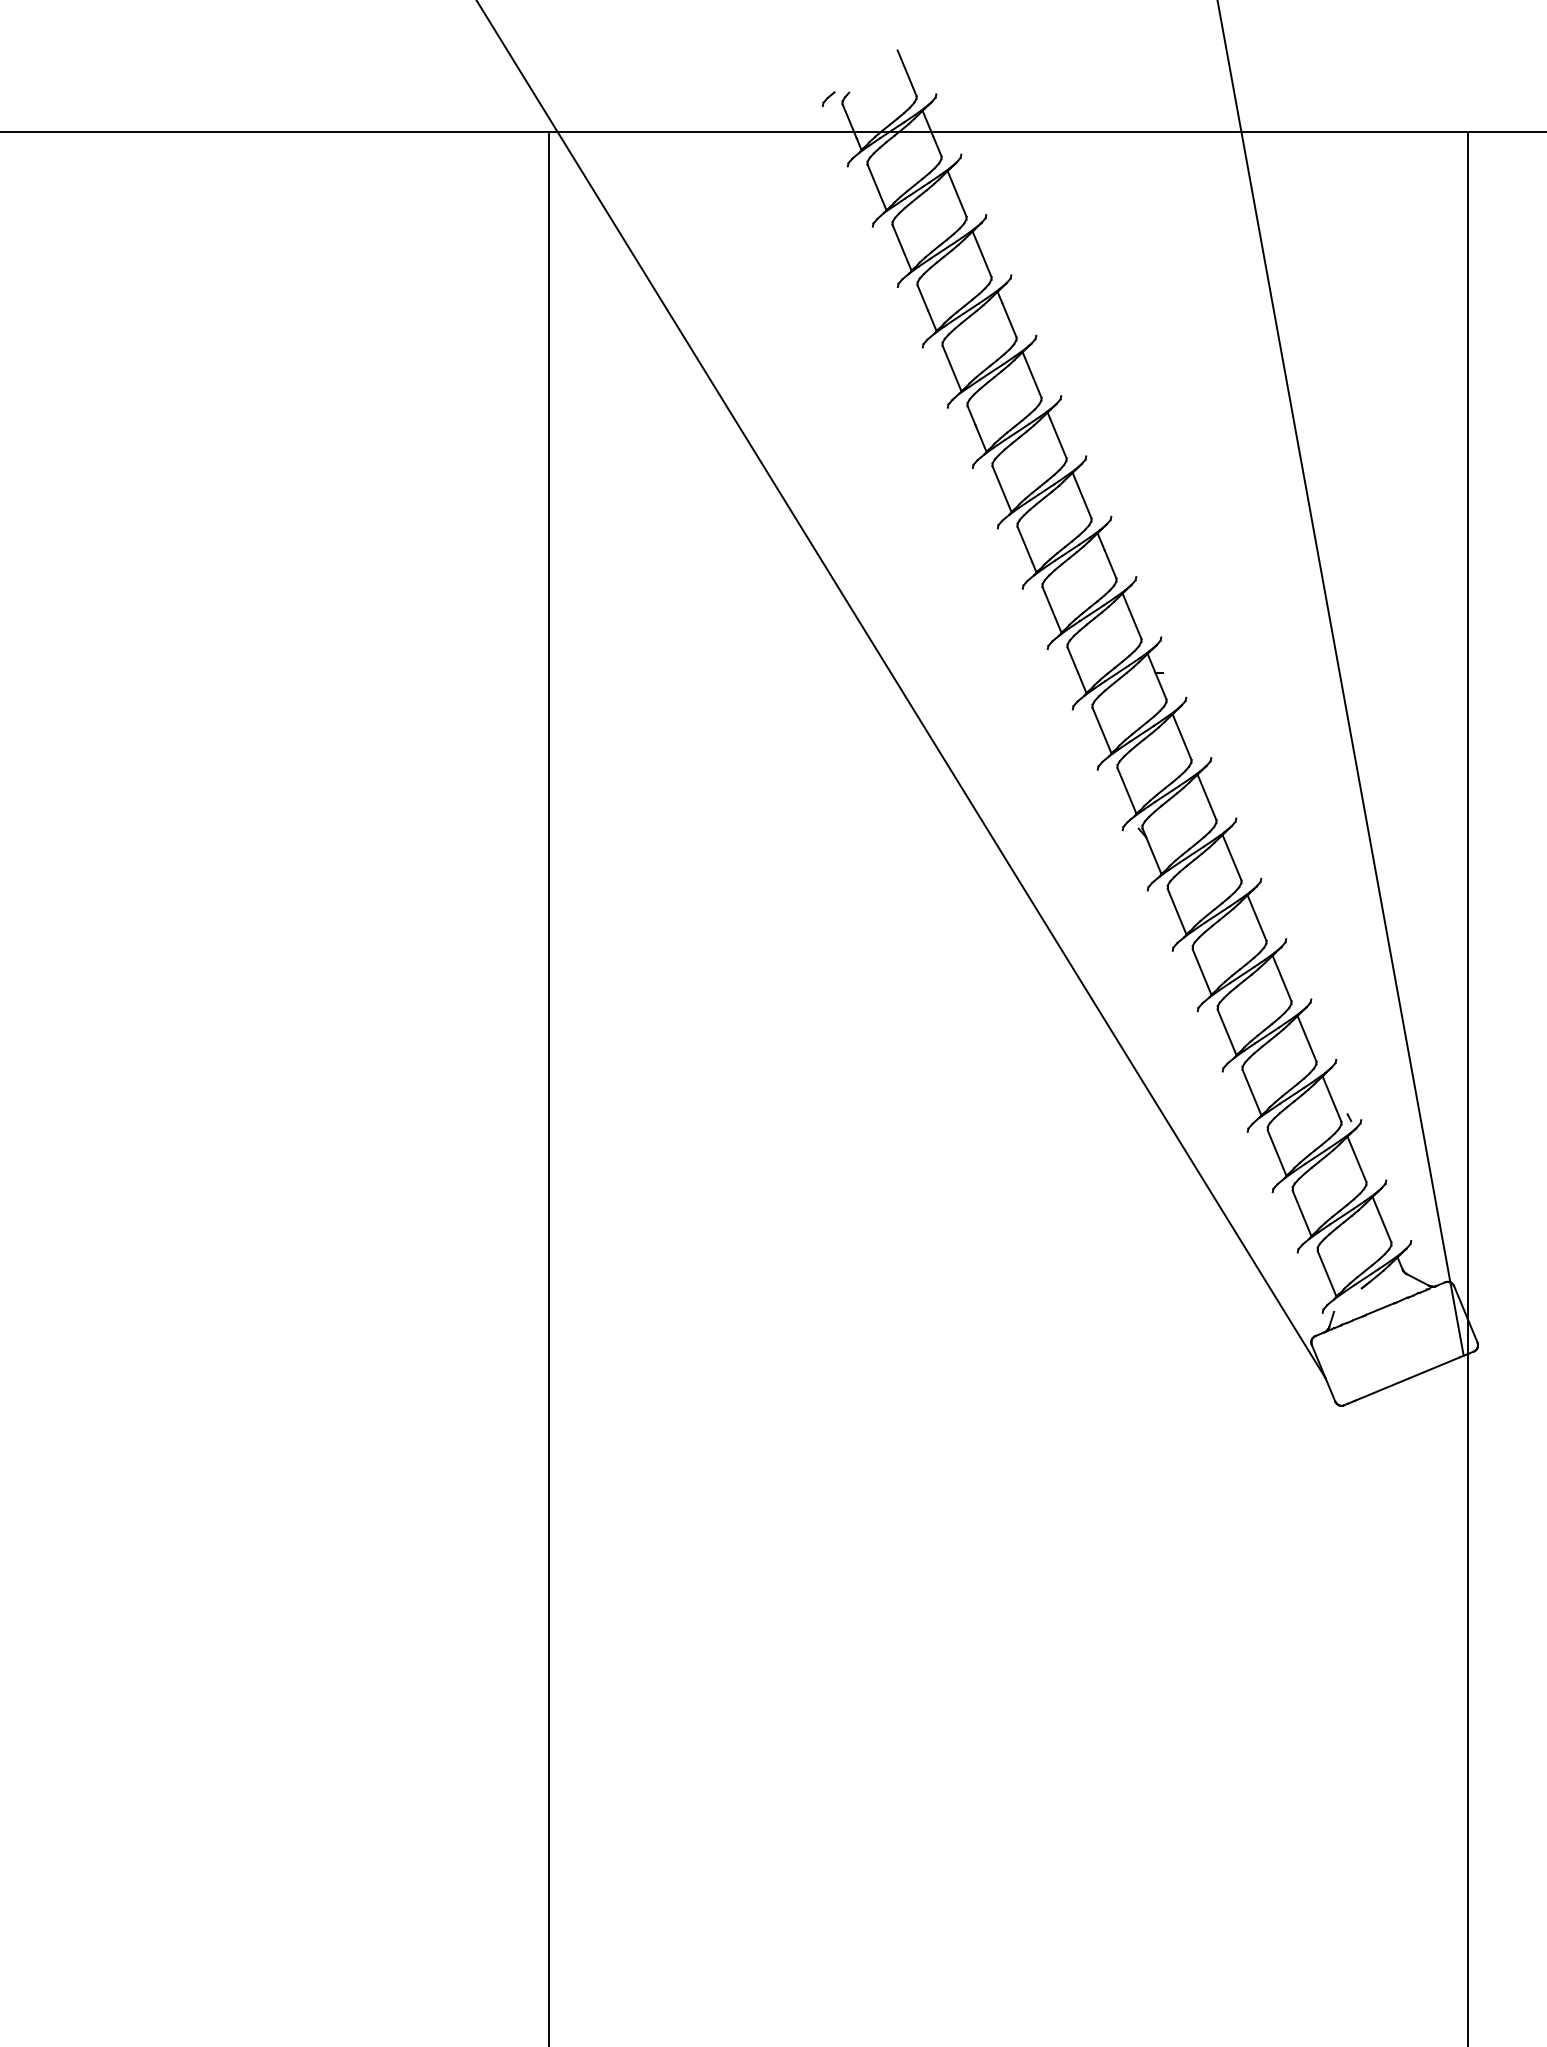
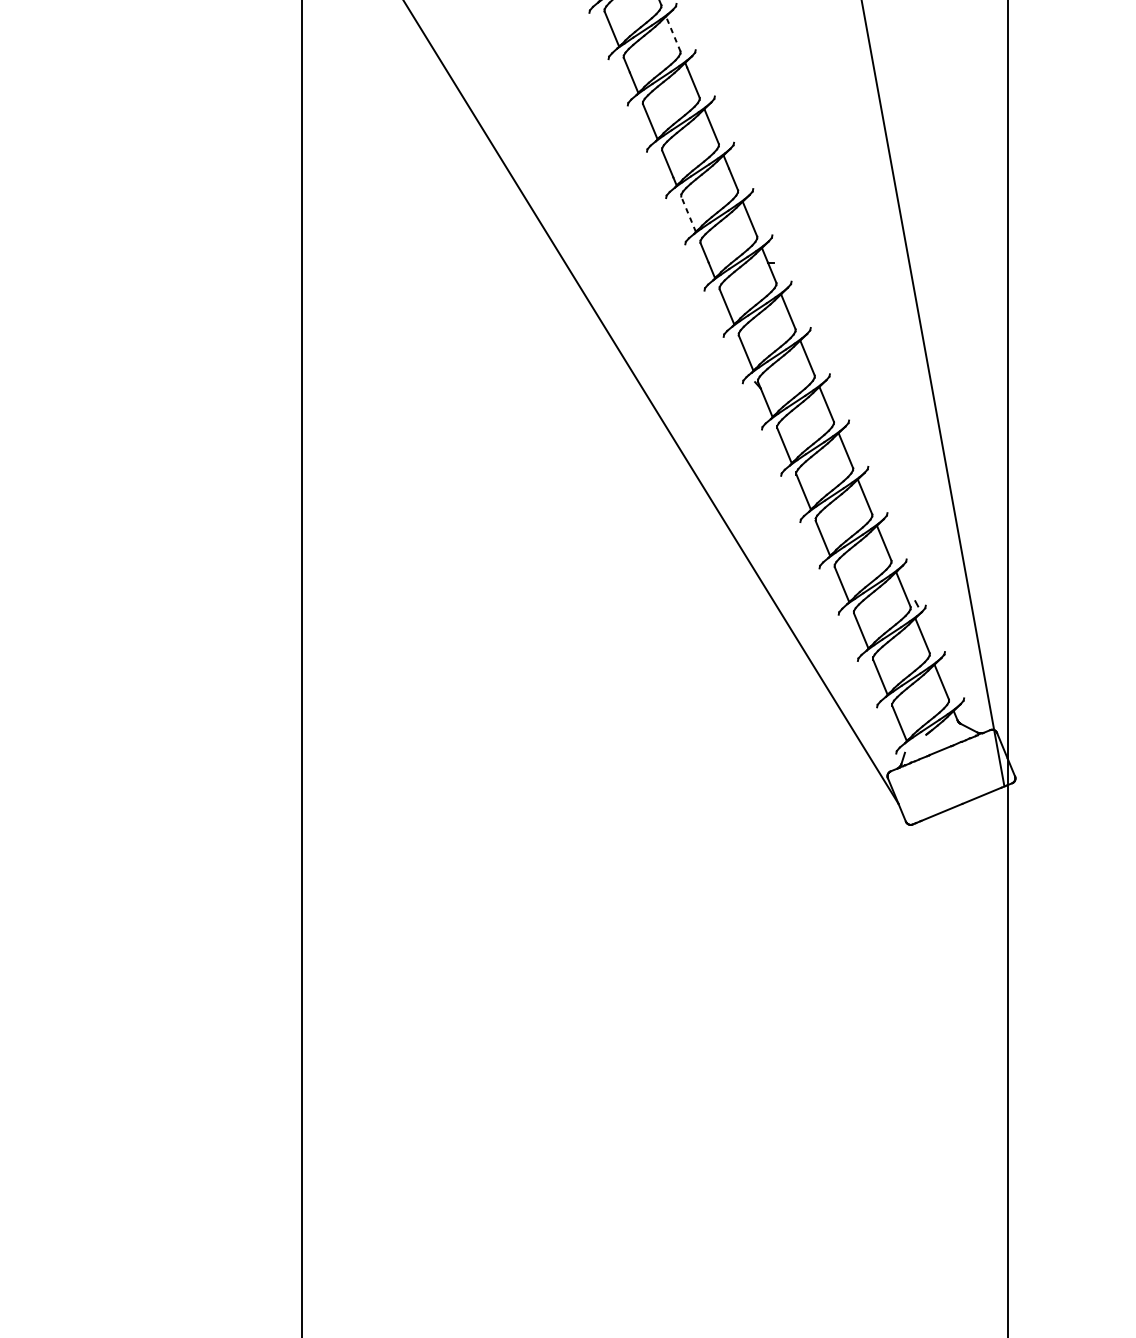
line: (1032, 375) -> (673, 34), solid -> dashed
line: (1052, 609) -> (688, 213), solid -> dashed

